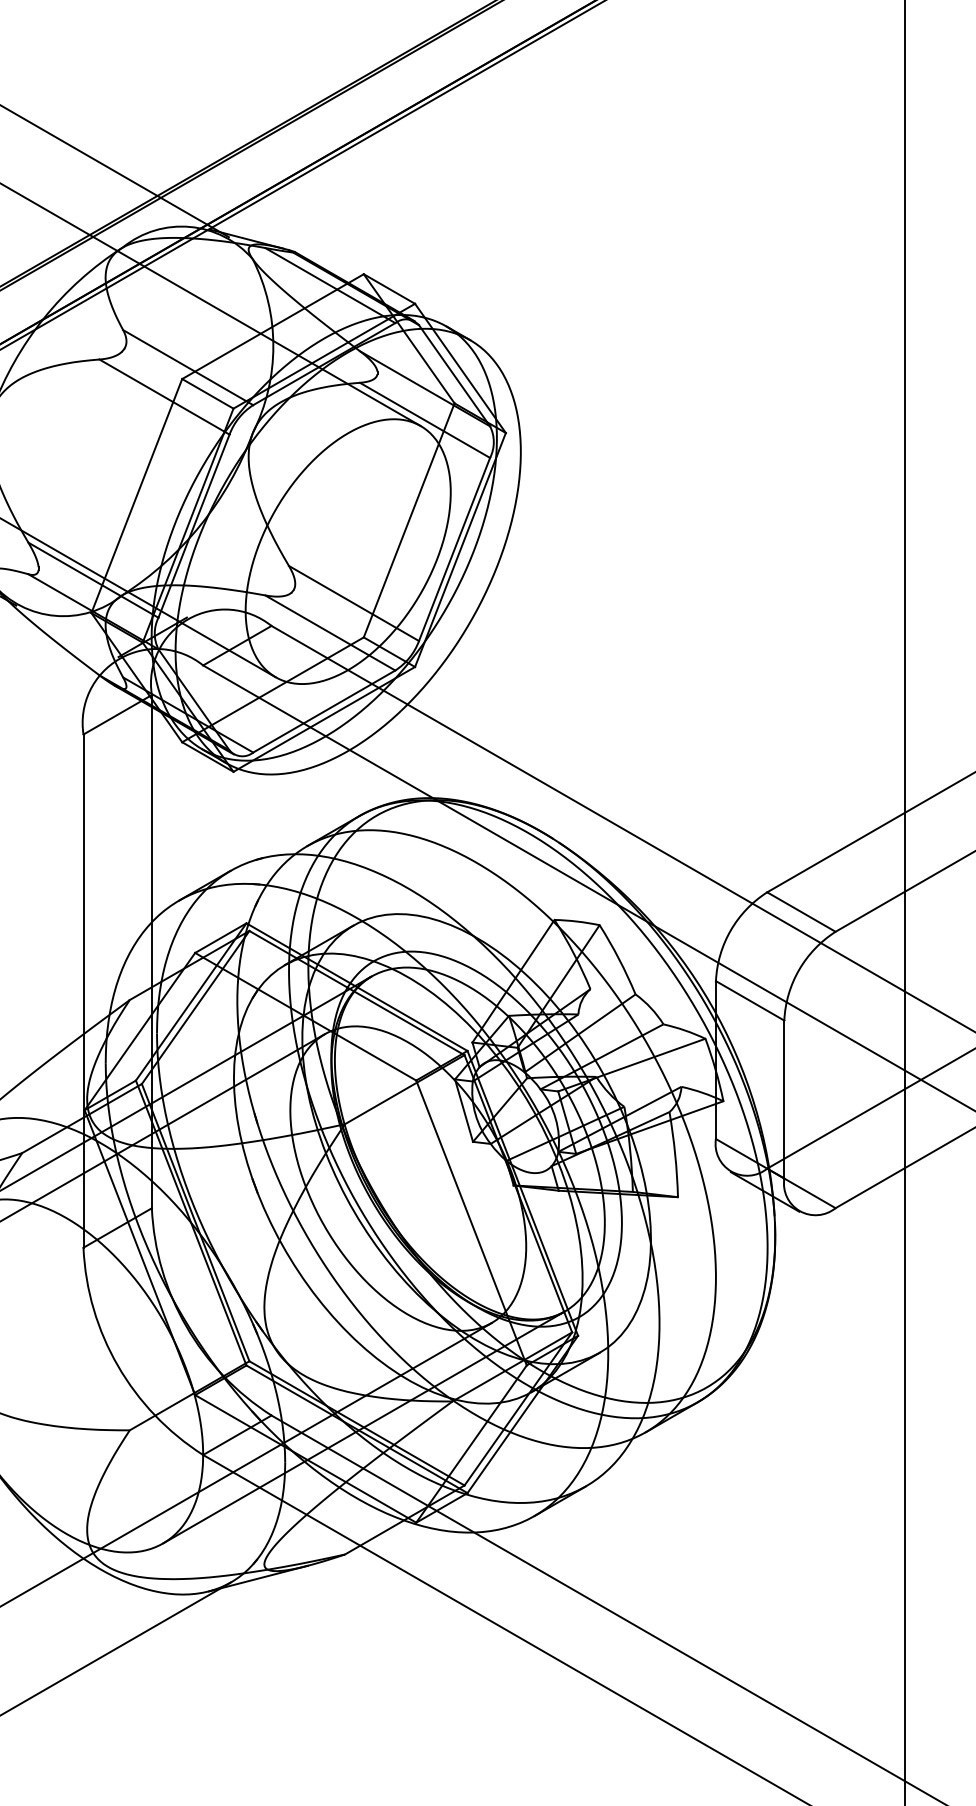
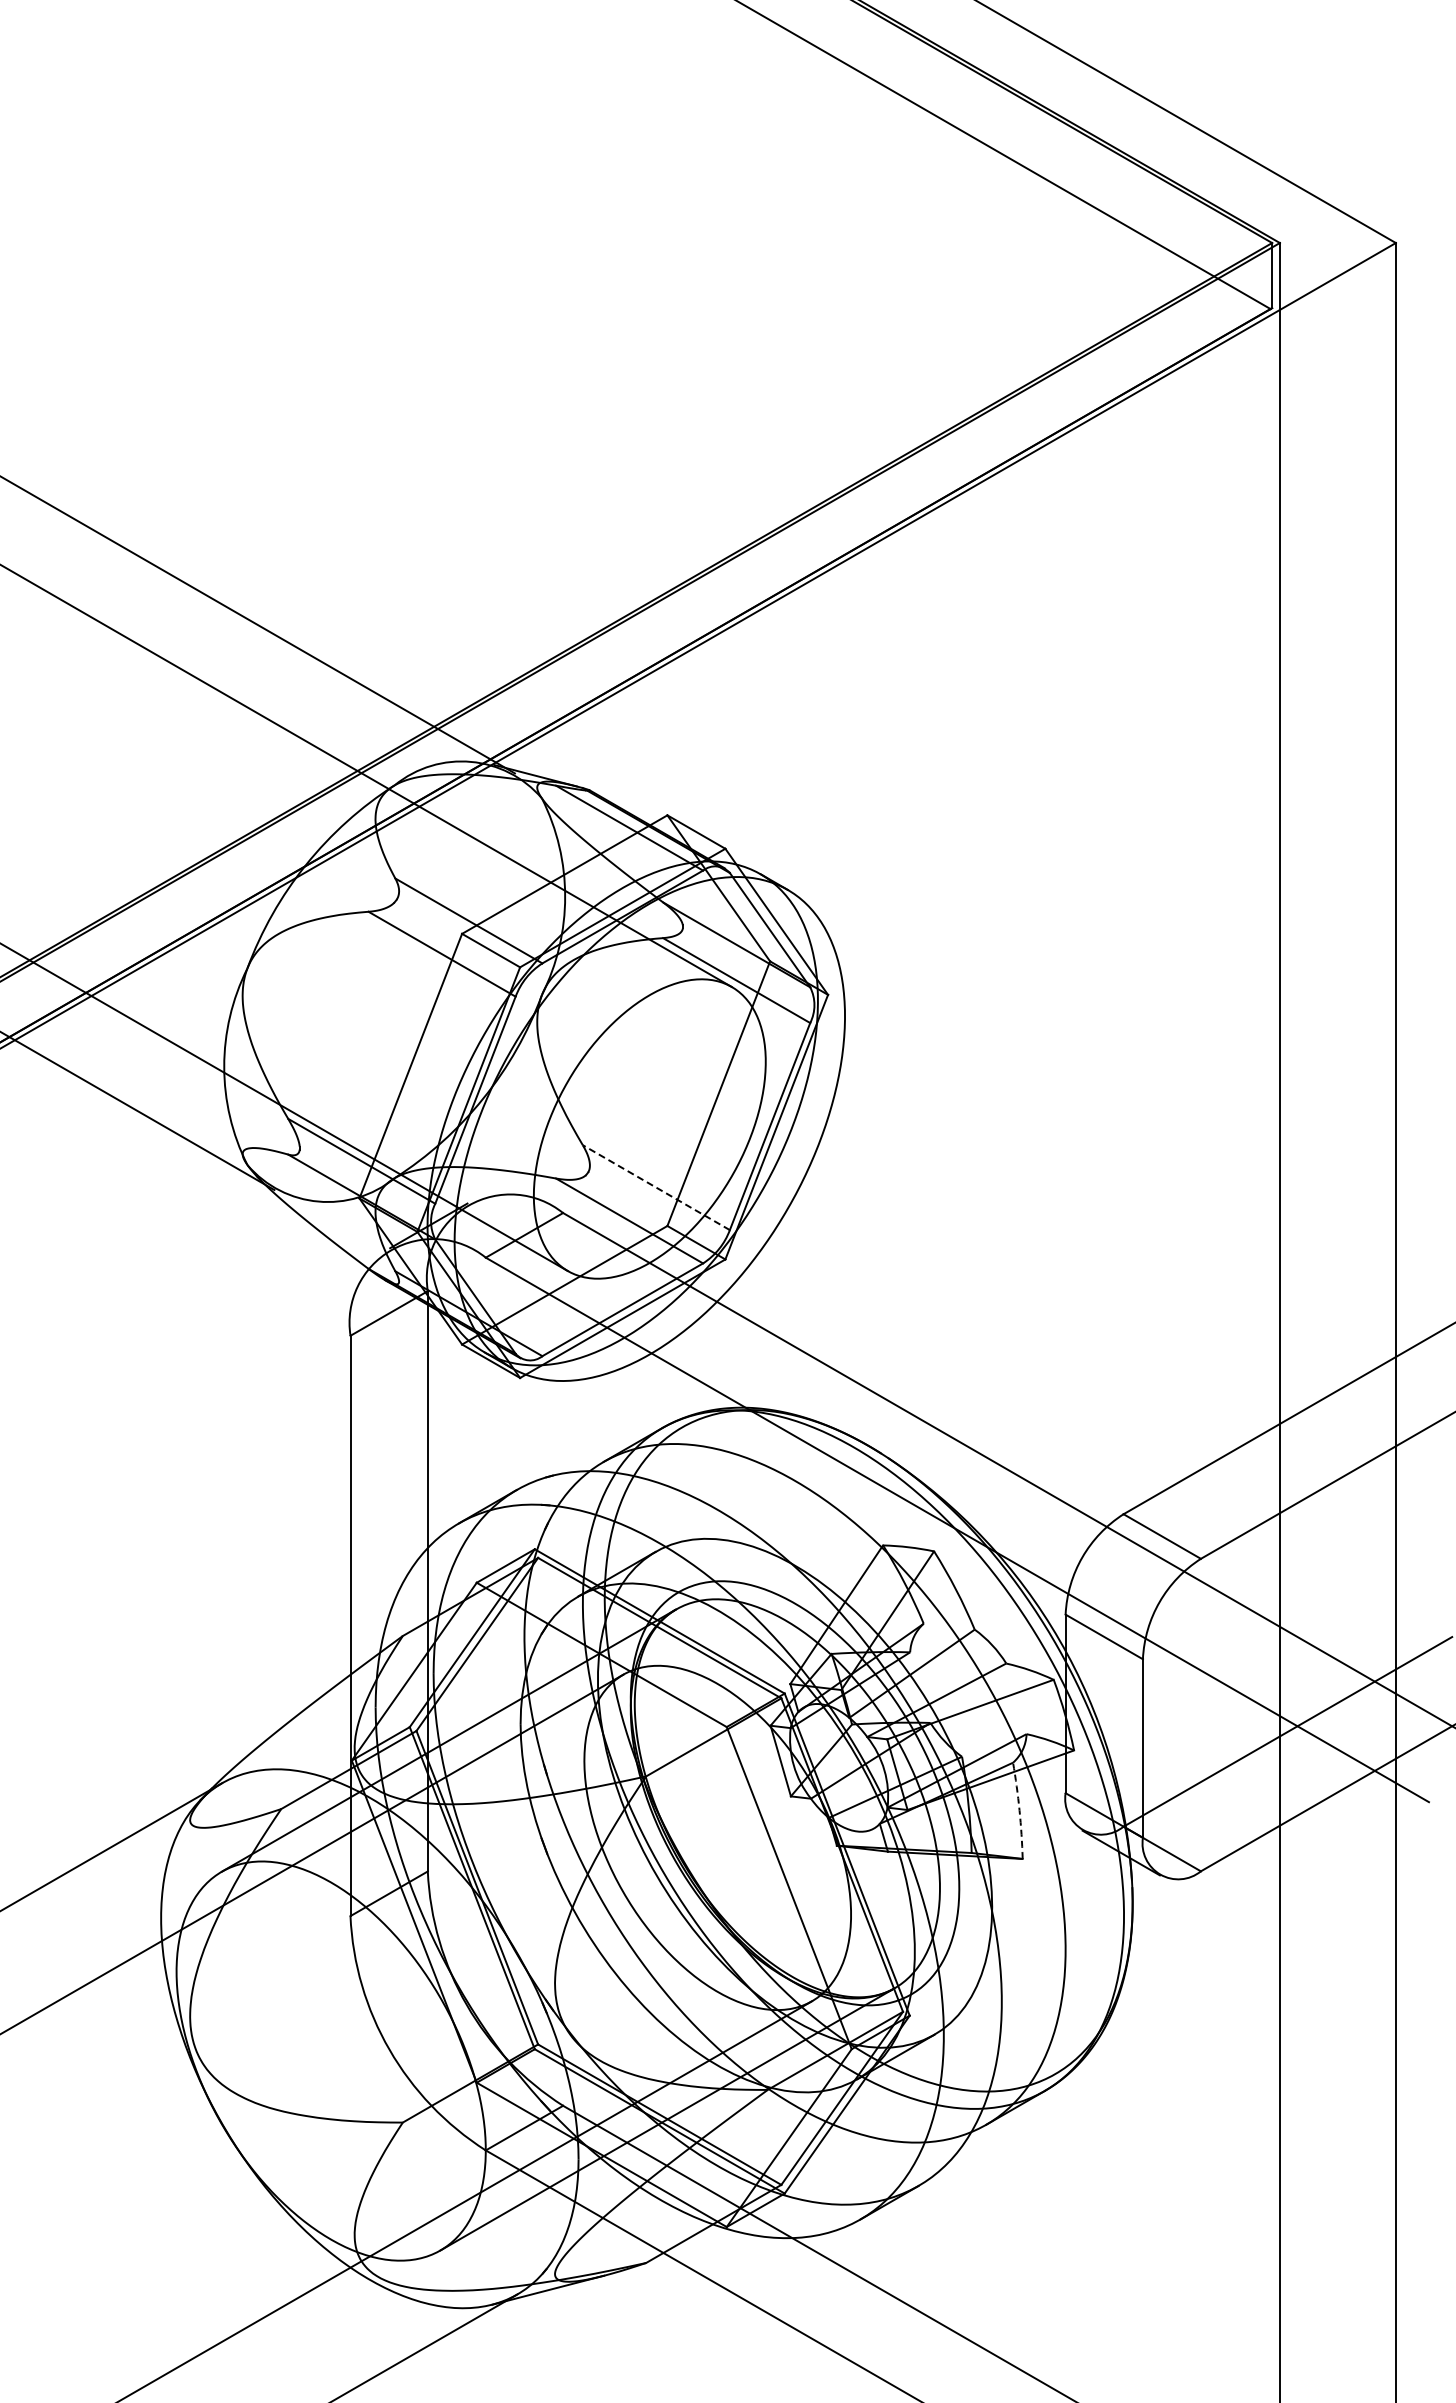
line: (354, 603) -> (656, 1187), solid -> dashed
arc: (675, 1154) -> (1019, 1810), solid -> dashed

